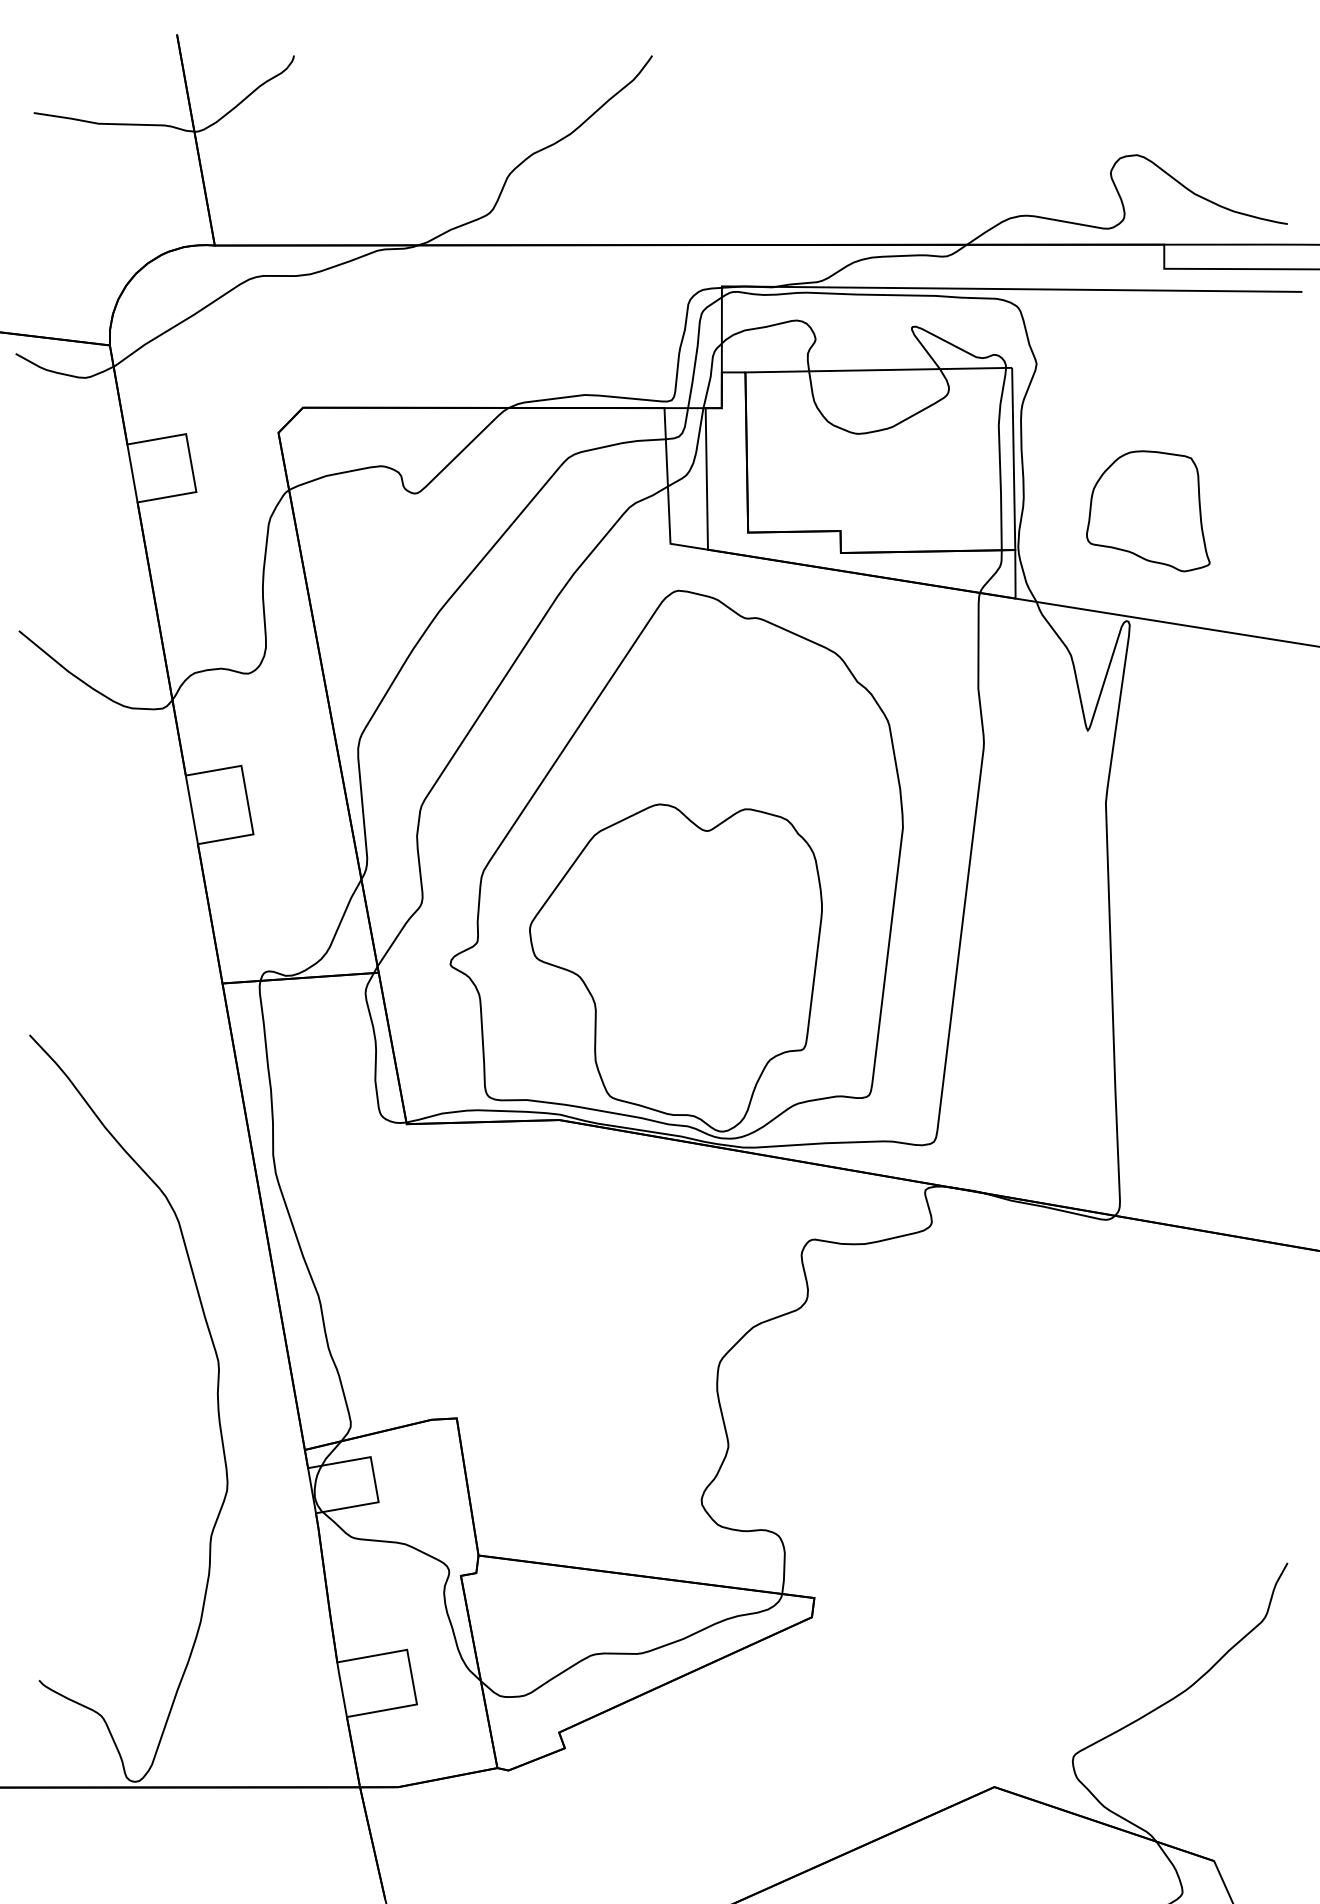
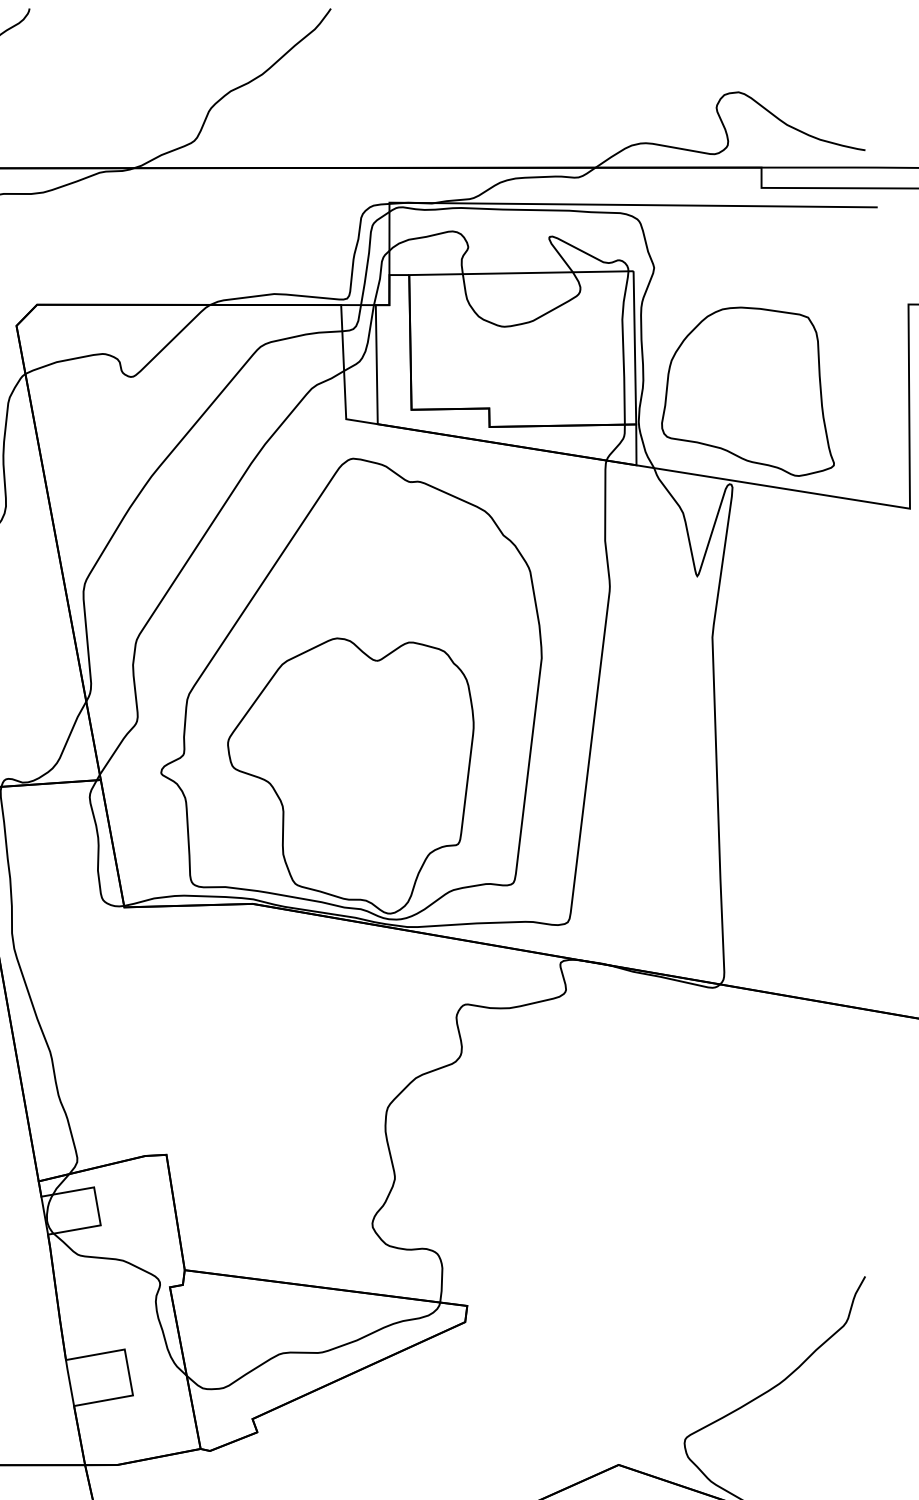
part: (1148, 511) -> (748, 392), size x1.67

